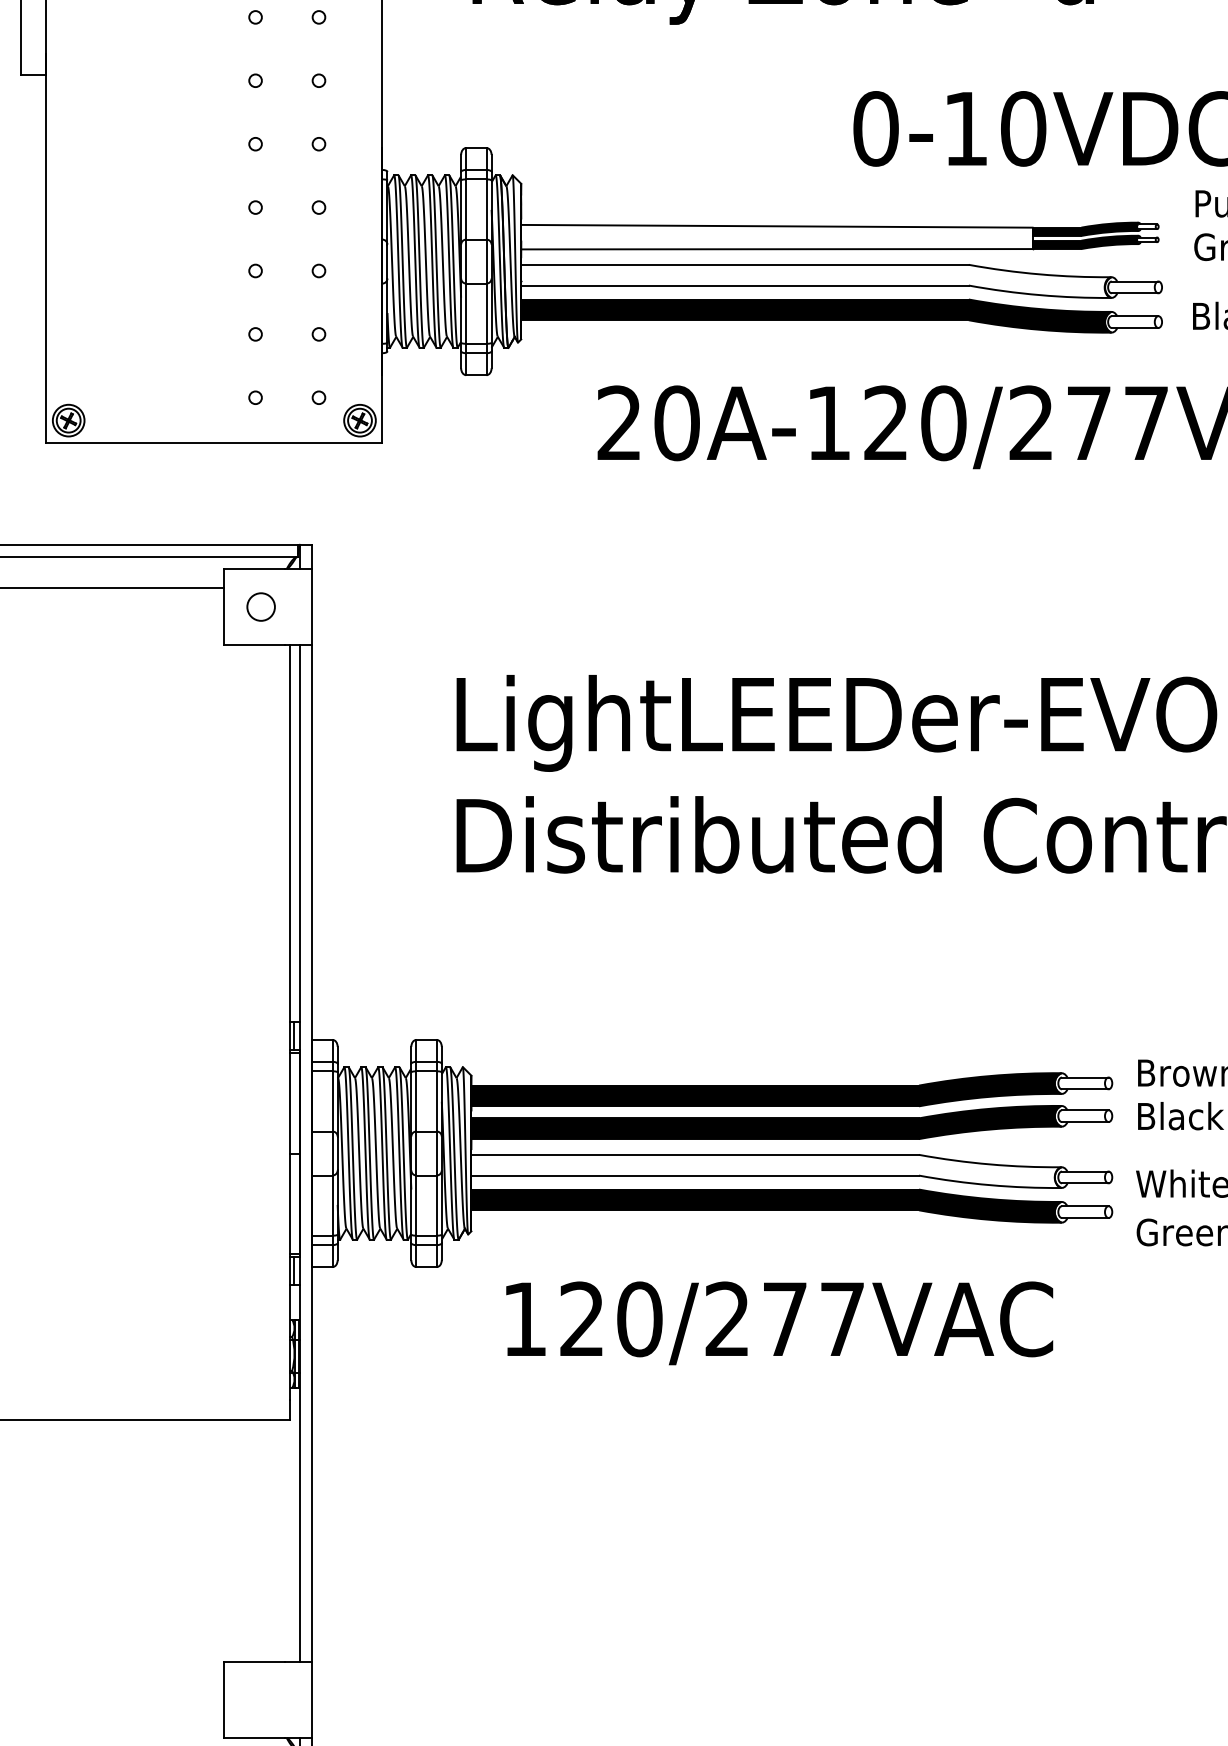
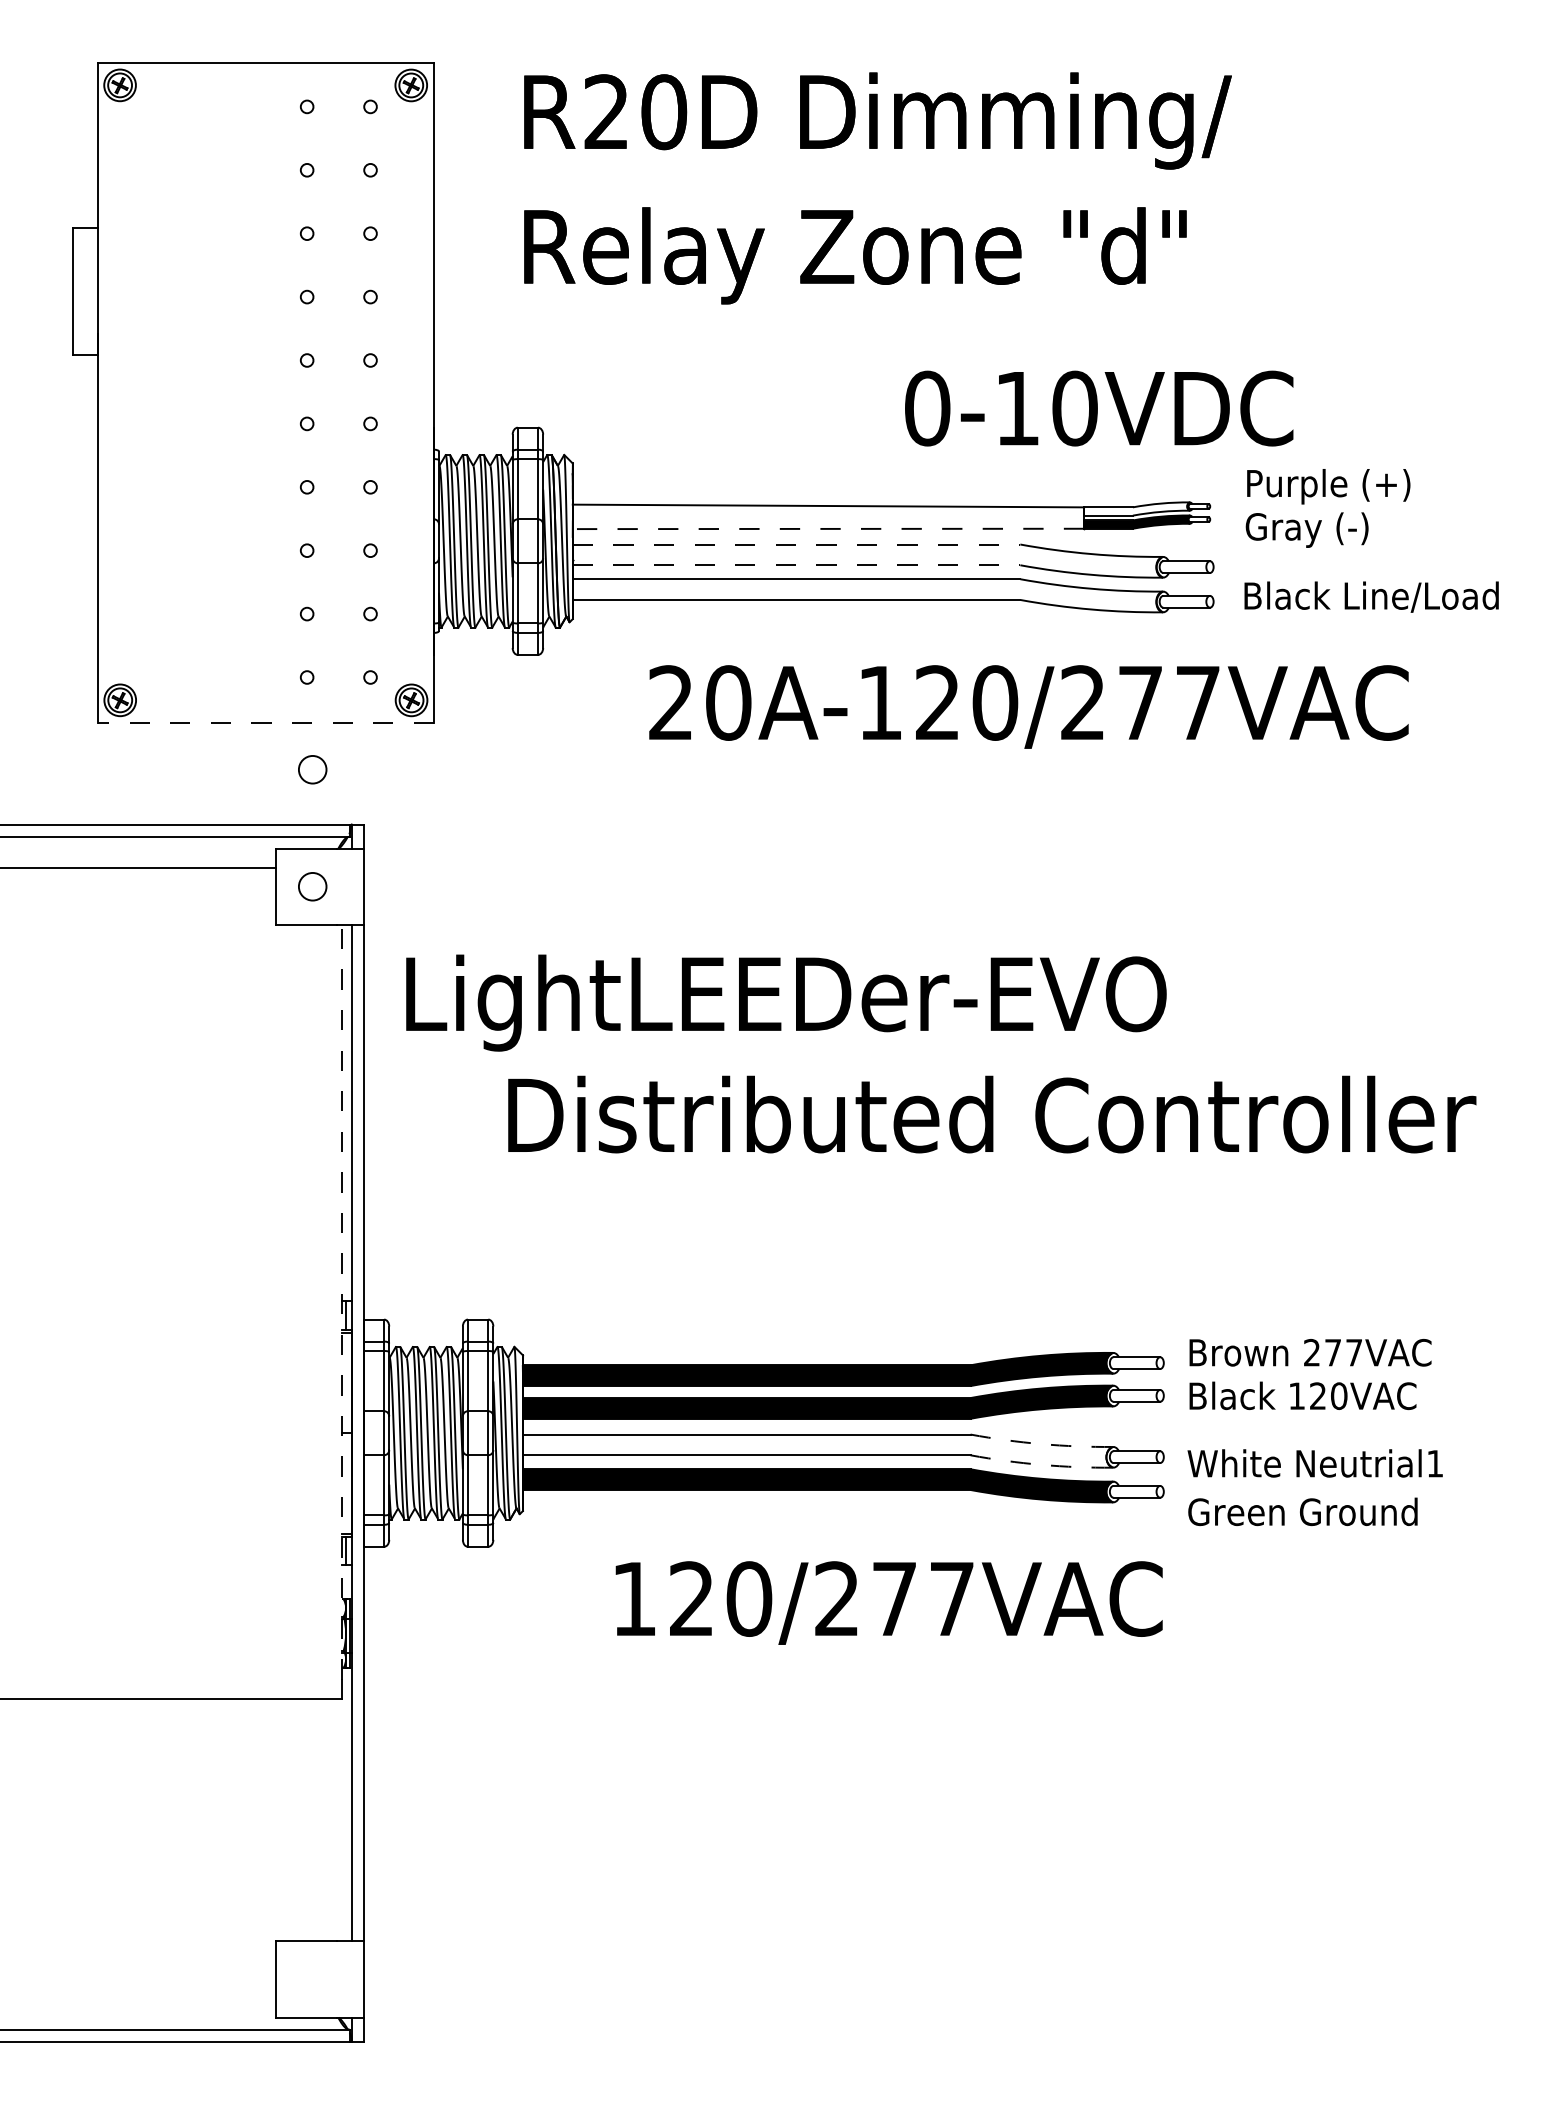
fill: (1085, 228) -> (1137, 508), removed
line: (776, 248) -> (828, 528), solid -> dashed
line: (744, 264) -> (796, 544), solid -> dashed
line: (744, 285) -> (796, 565), solid -> dashed
fill: (815, 315) -> (867, 595), removed
line: (213, 442) -> (265, 722), solid -> dashed
circle: (260, 489) -> (312, 769), added
text: (836, 722) -> (786, 1002), moved
line: (289, 1021) -> (341, 1301), solid -> dashed
arc: (989, 1164) -> (1041, 1444), solid -> dashed
arc: (989, 1184) -> (1041, 1464), solid -> dashed
text: (778, 1322) -> (888, 1602), moved

